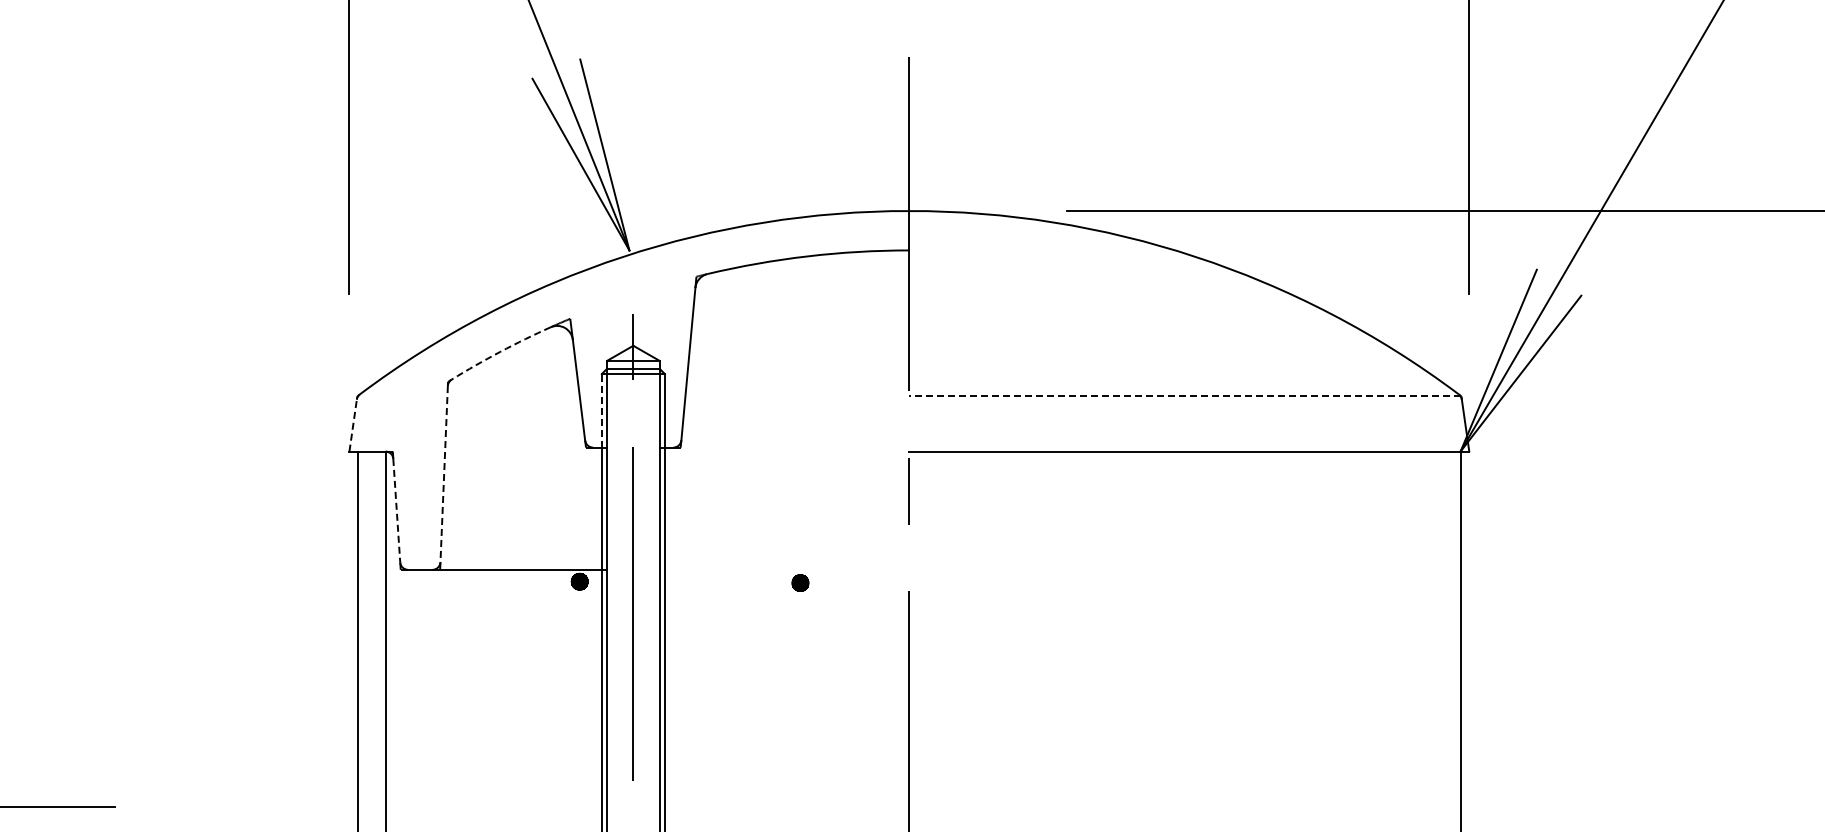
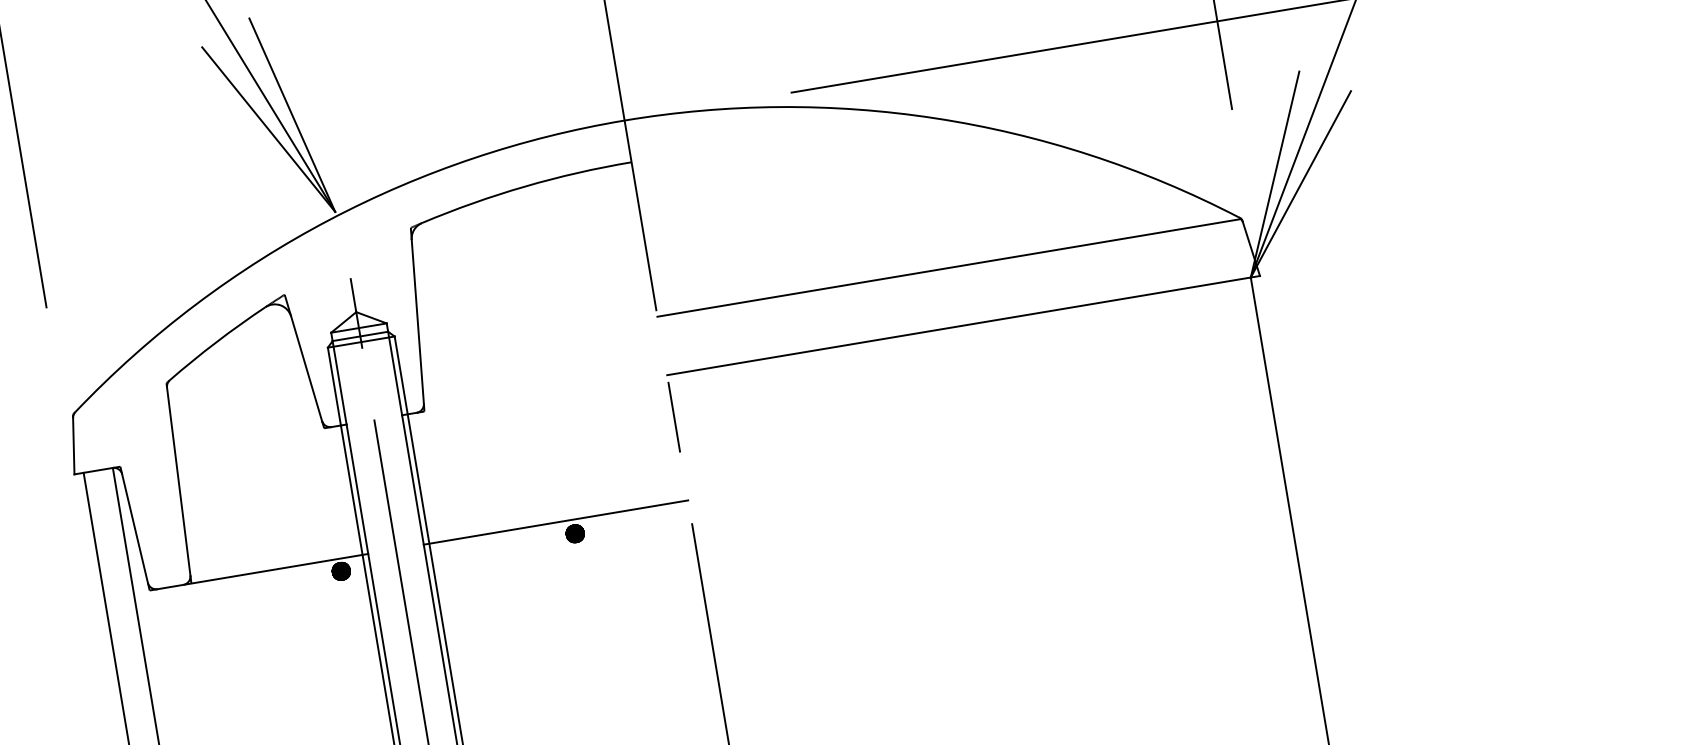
arc: (500, 351) -> (216, 341), dashed -> solid
line: (1185, 396) -> (949, 268), dashed -> solid
line: (601, 410) -> (334, 386), dashed -> solid
line: (353, 425) -> (74, 446), dashed -> solid
line: (444, 474) -> (179, 481), dashed -> solid
line: (396, 510) -> (134, 528), dashed -> solid
line: (784, 569) -> (555, 522), added

